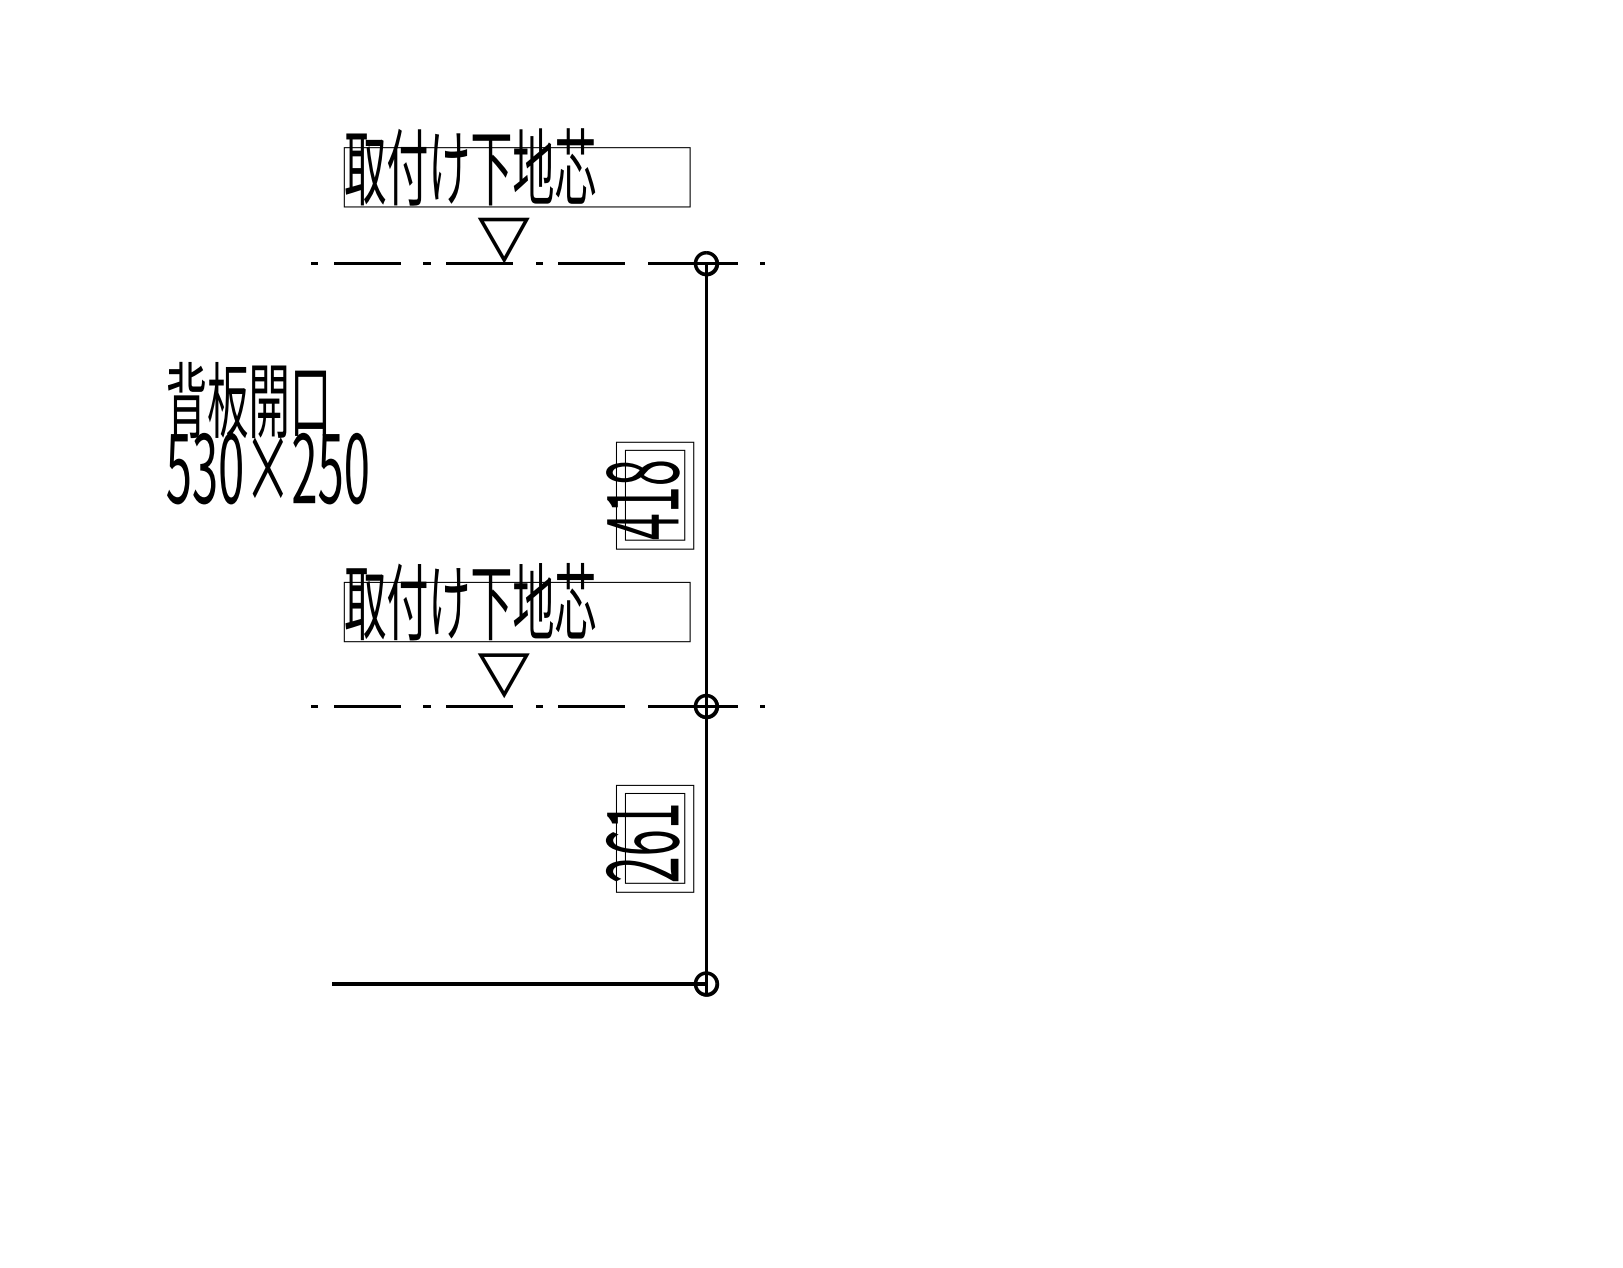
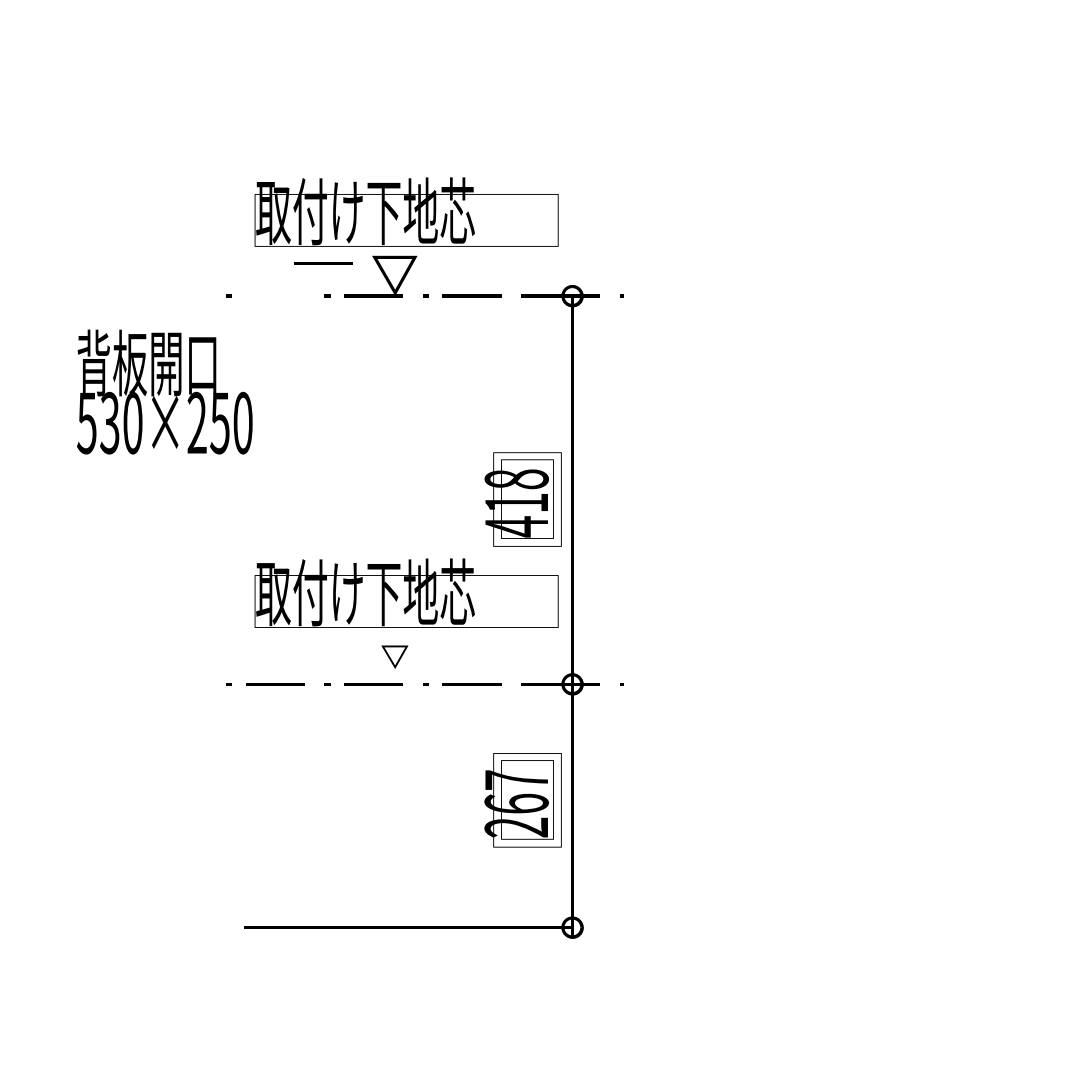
line: (367, 263) -> (323, 263), moved
text: (267, 432) -> (164, 391), moved
part: (503, 675) -> (394, 657), size x0.6
text: (642, 815) -> (516, 779), 261 -> 267

